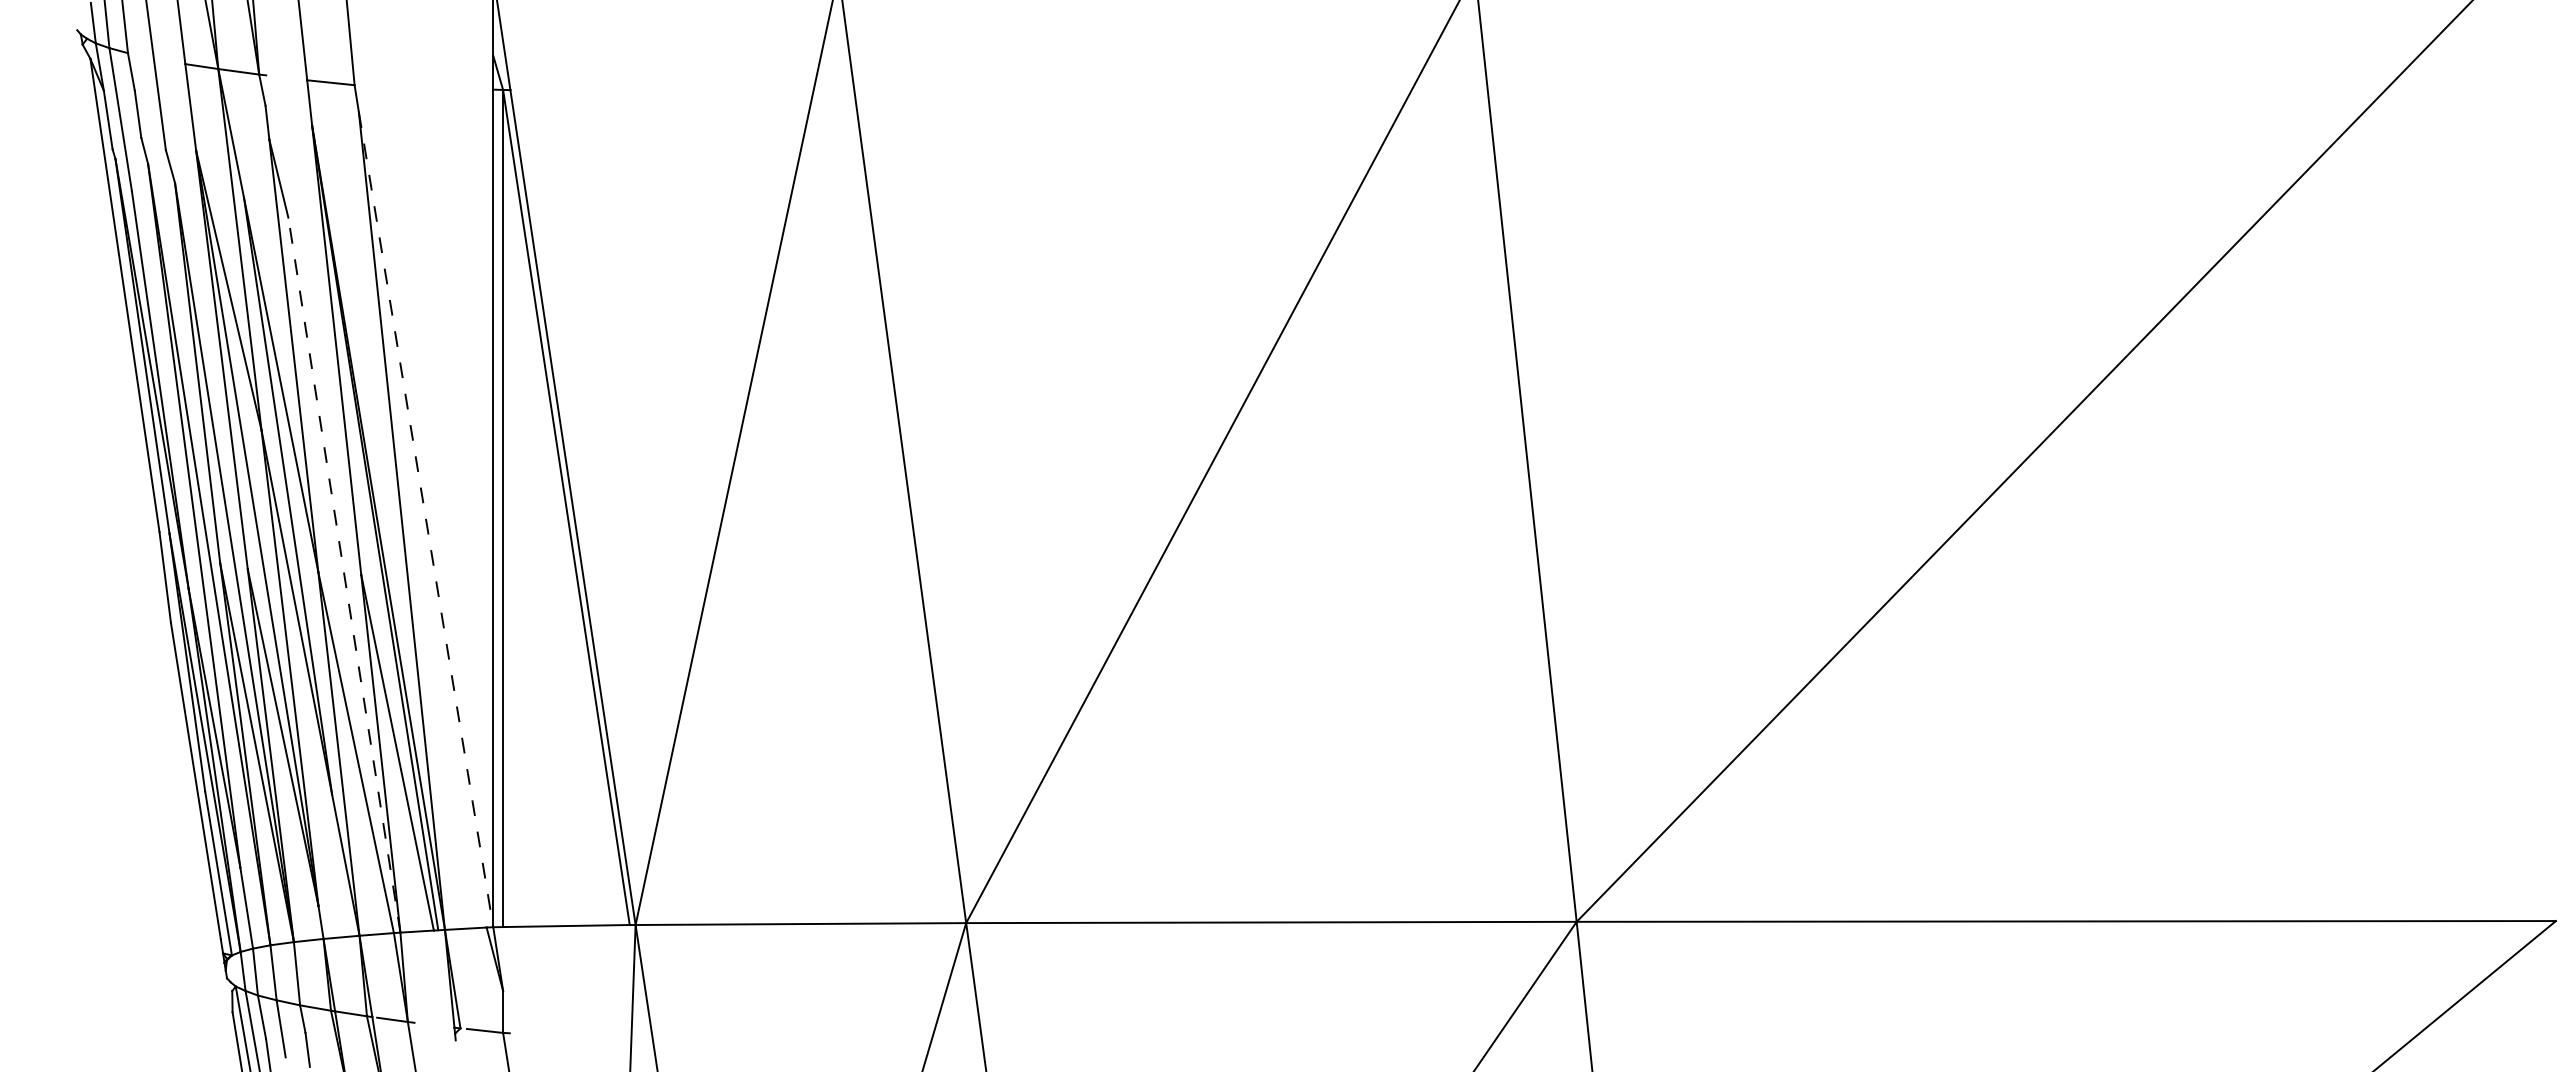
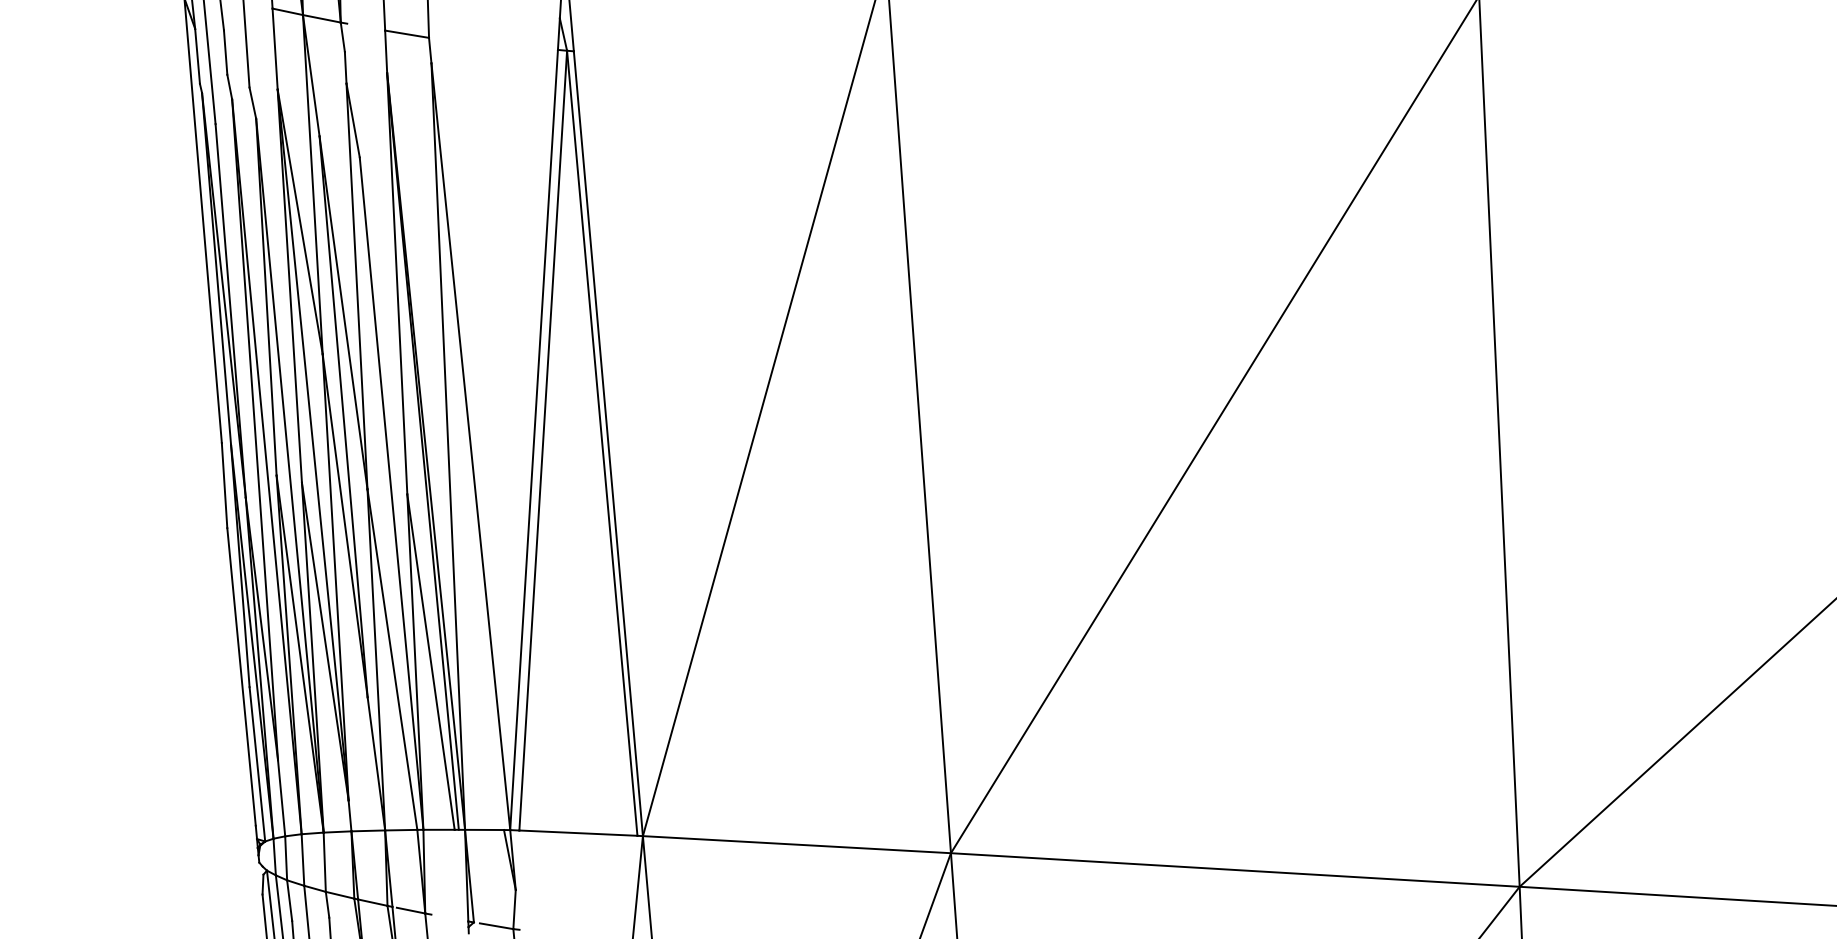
line: (426, 519) -> (471, 446), dashed -> solid
line: (344, 575) -> (391, 494), dashed -> solid

